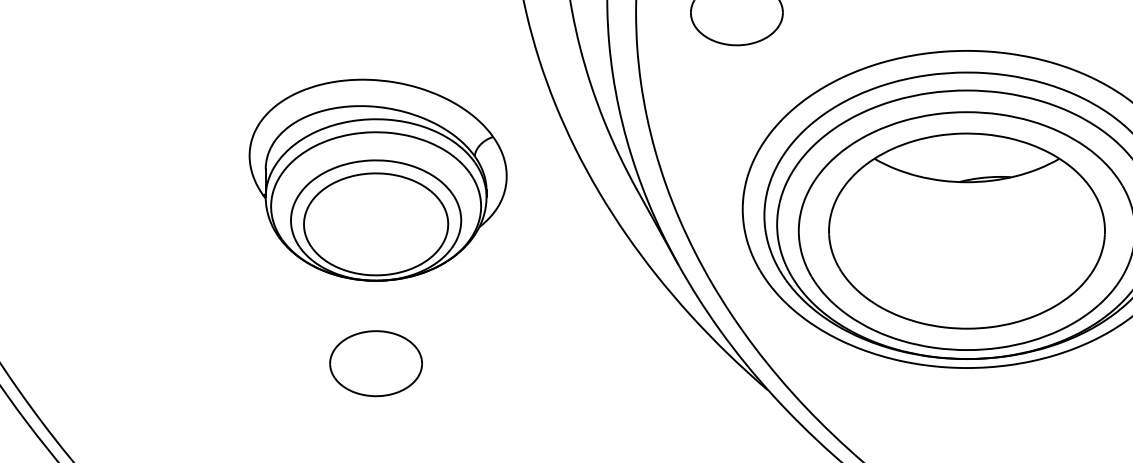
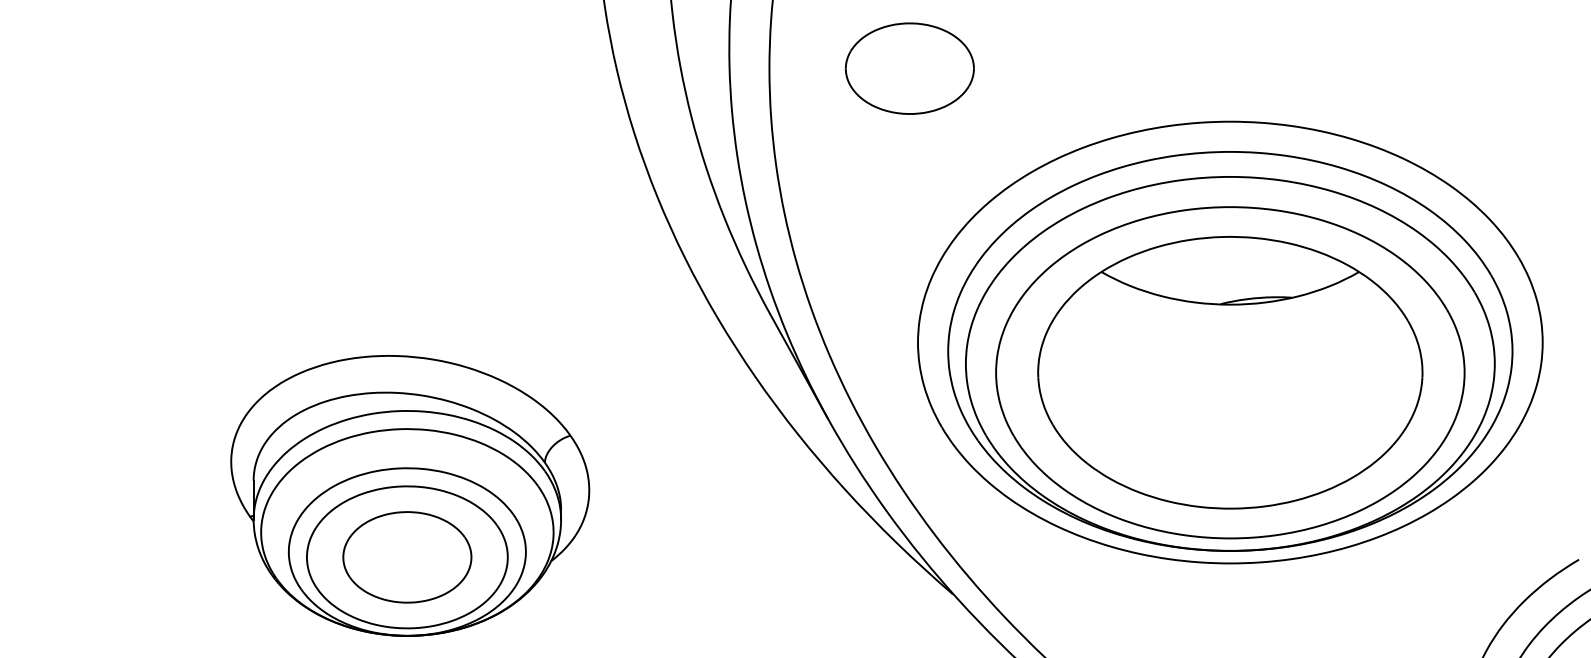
part: (378, 179) -> (410, 495), moved

